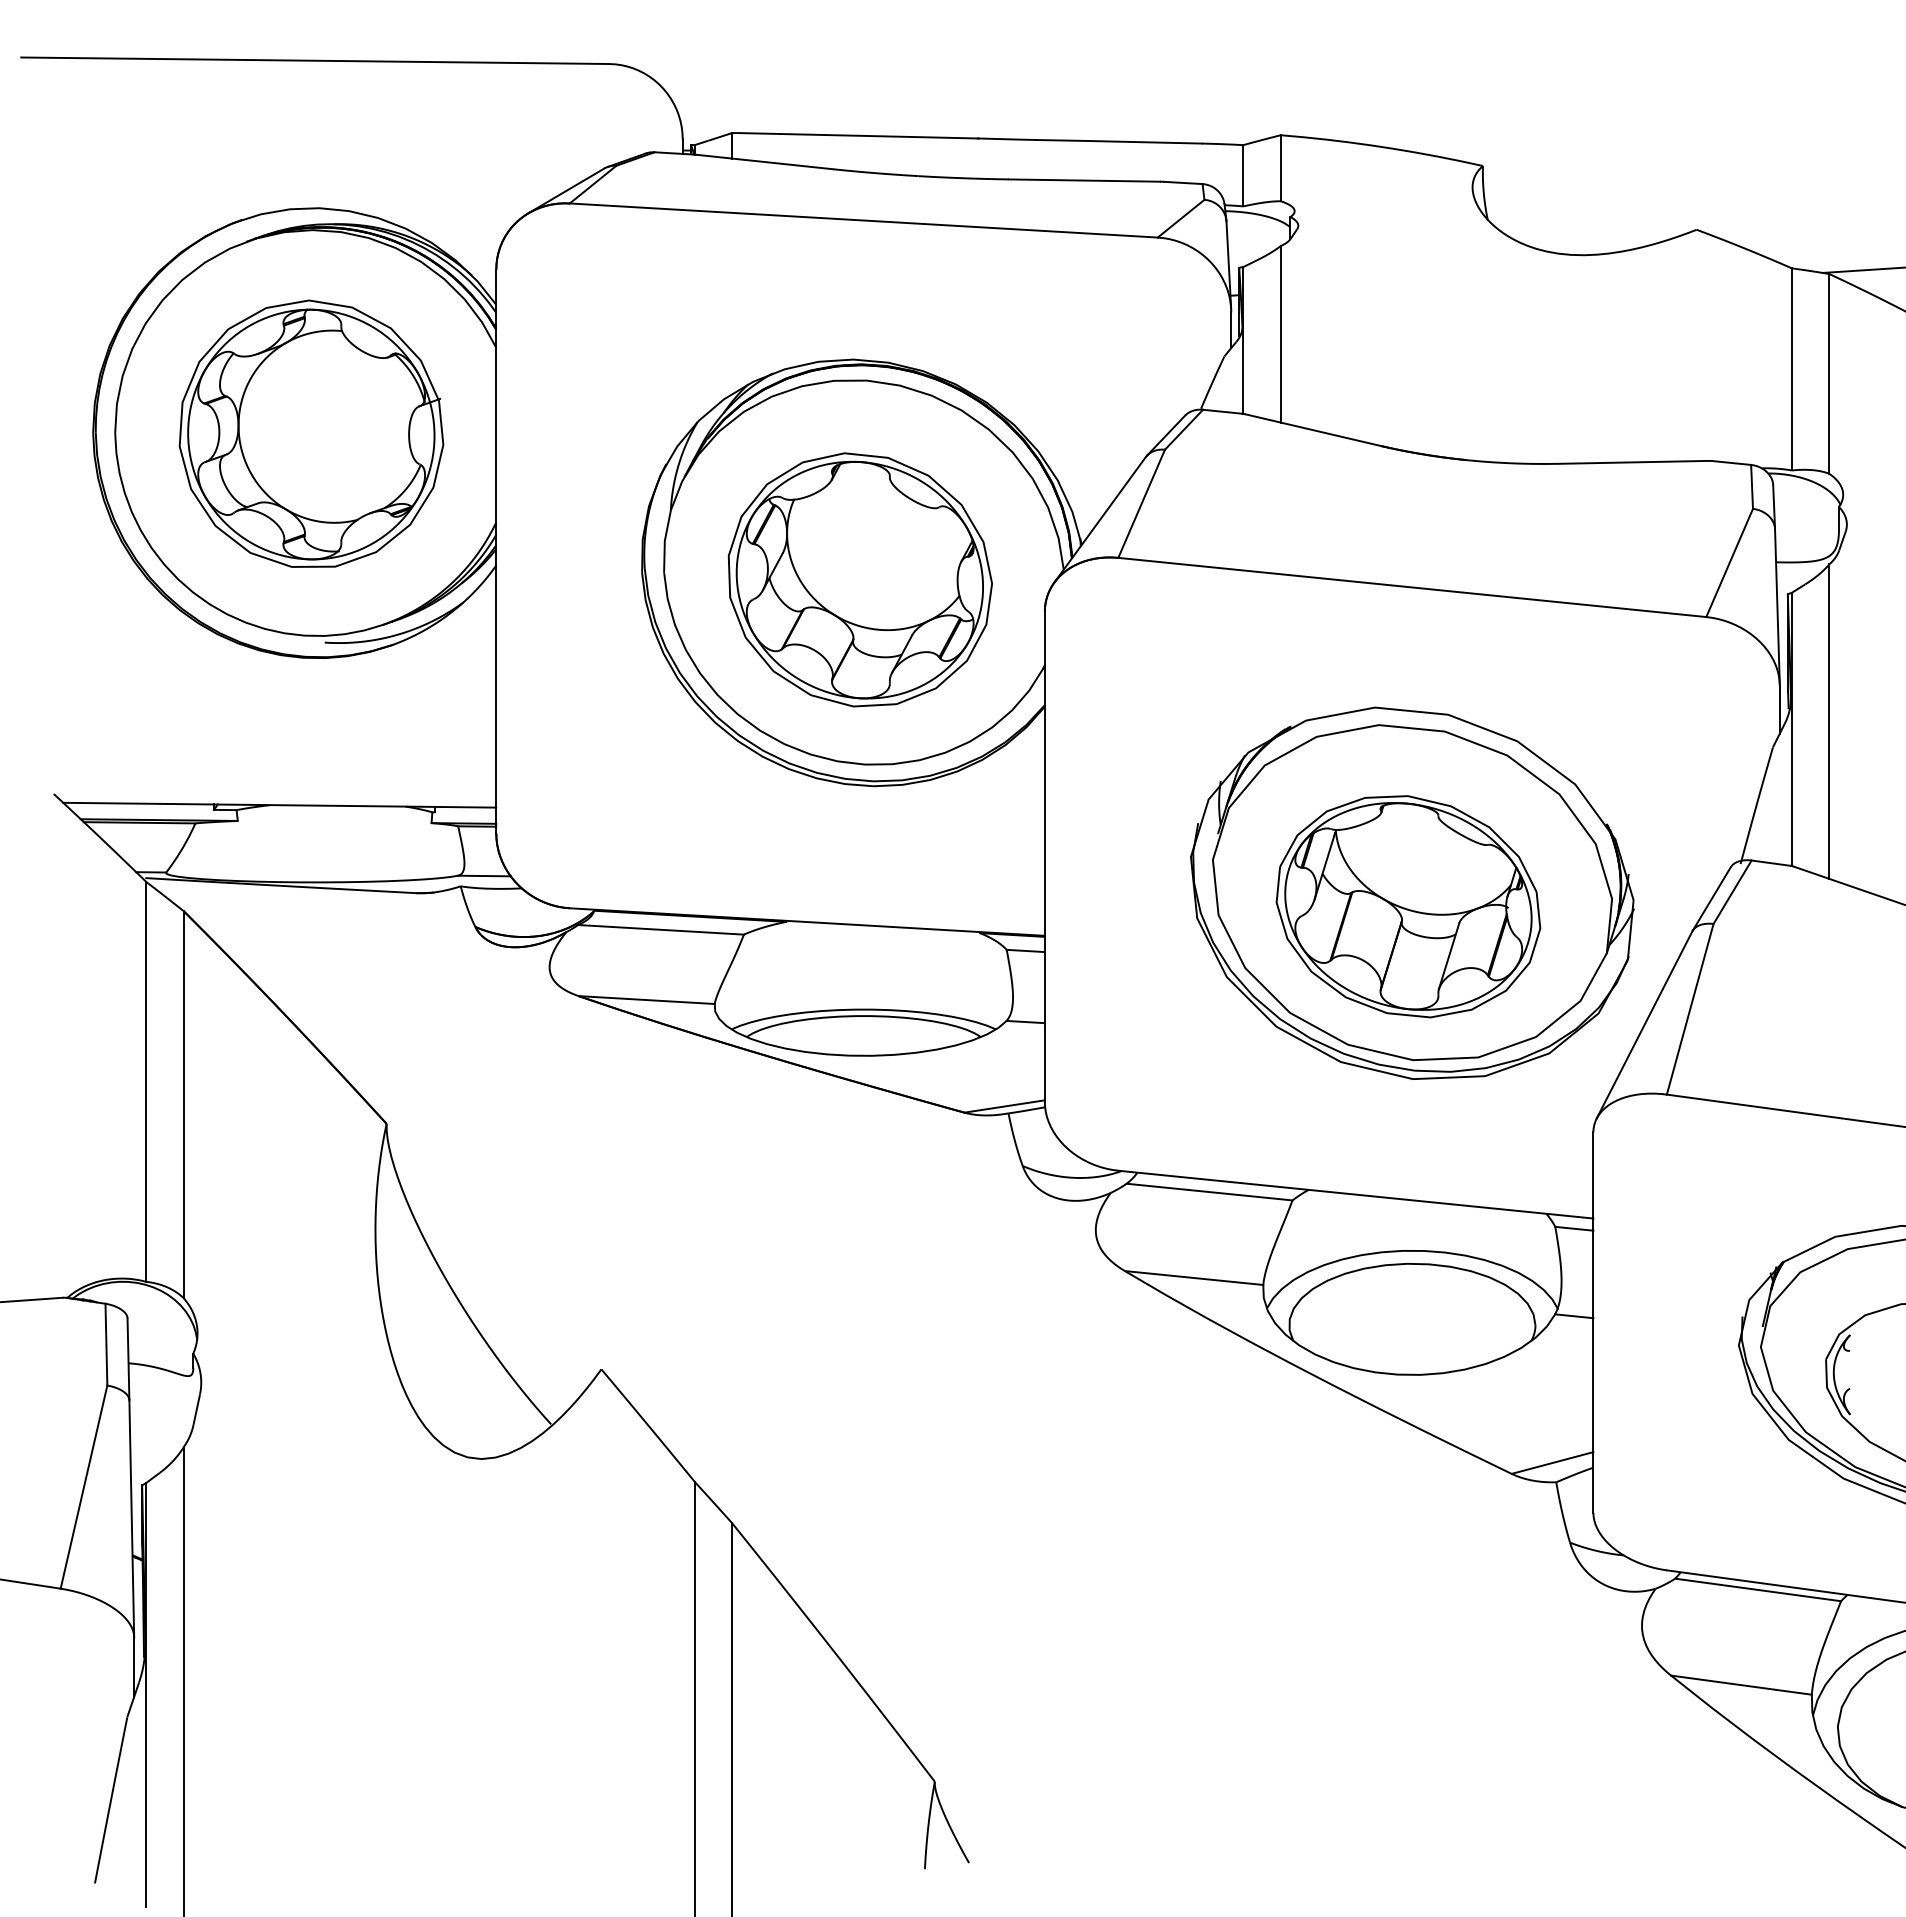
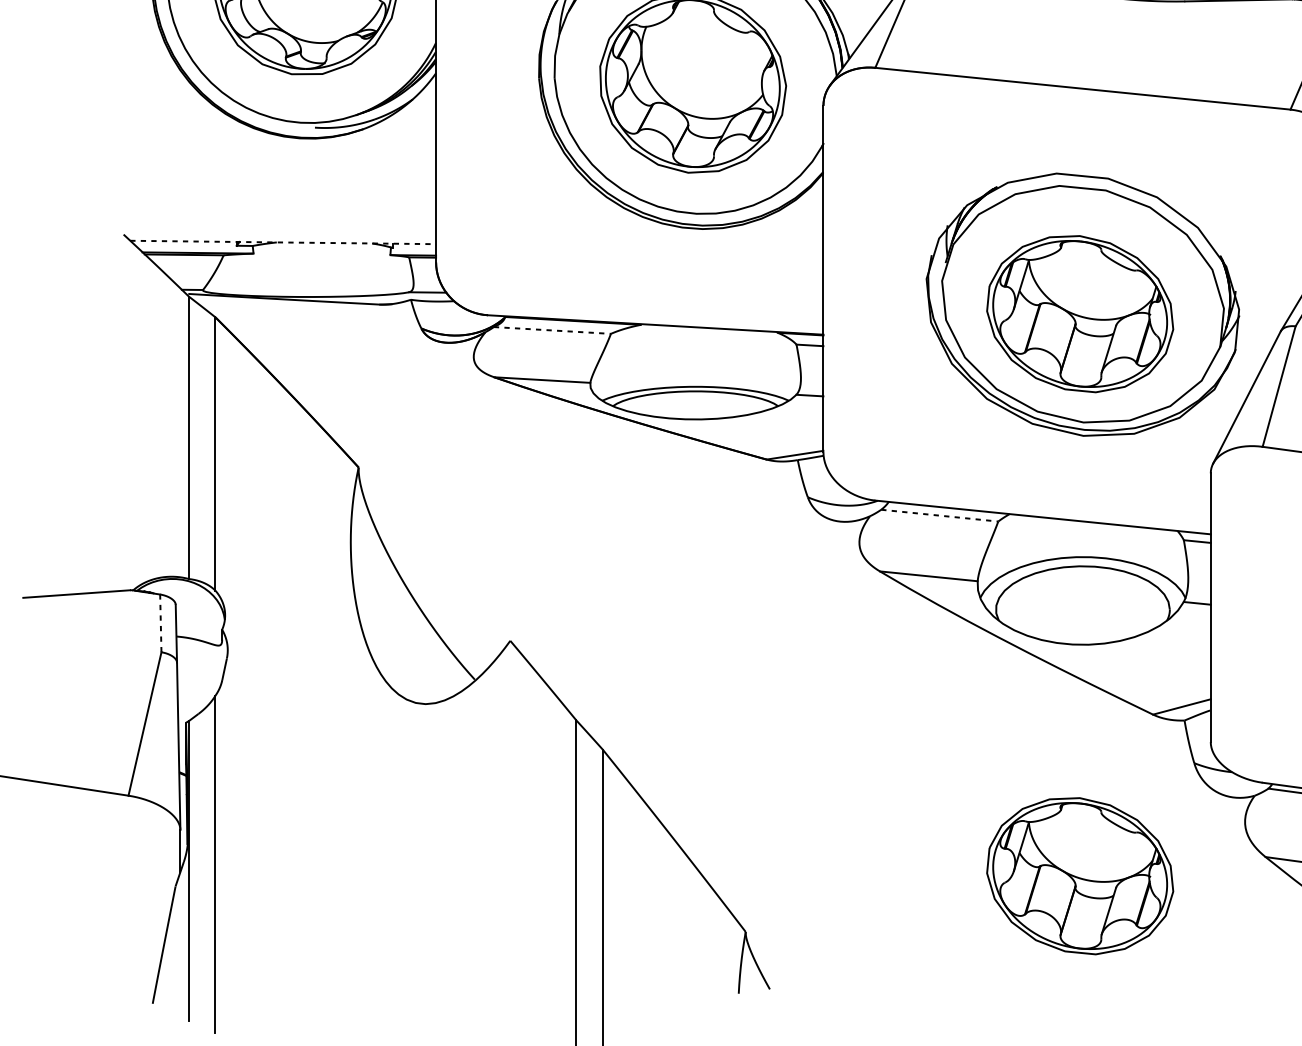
line: (279, 805) -> (283, 242), solid -> dashed
line: (661, 929) -> (552, 330), solid -> dashed
line: (1210, 1192) -> (940, 515), solid -> dashed
line: (106, 1344) -> (160, 623), solid -> dashed
part: (1408, 1702) -> (1080, 876), added

